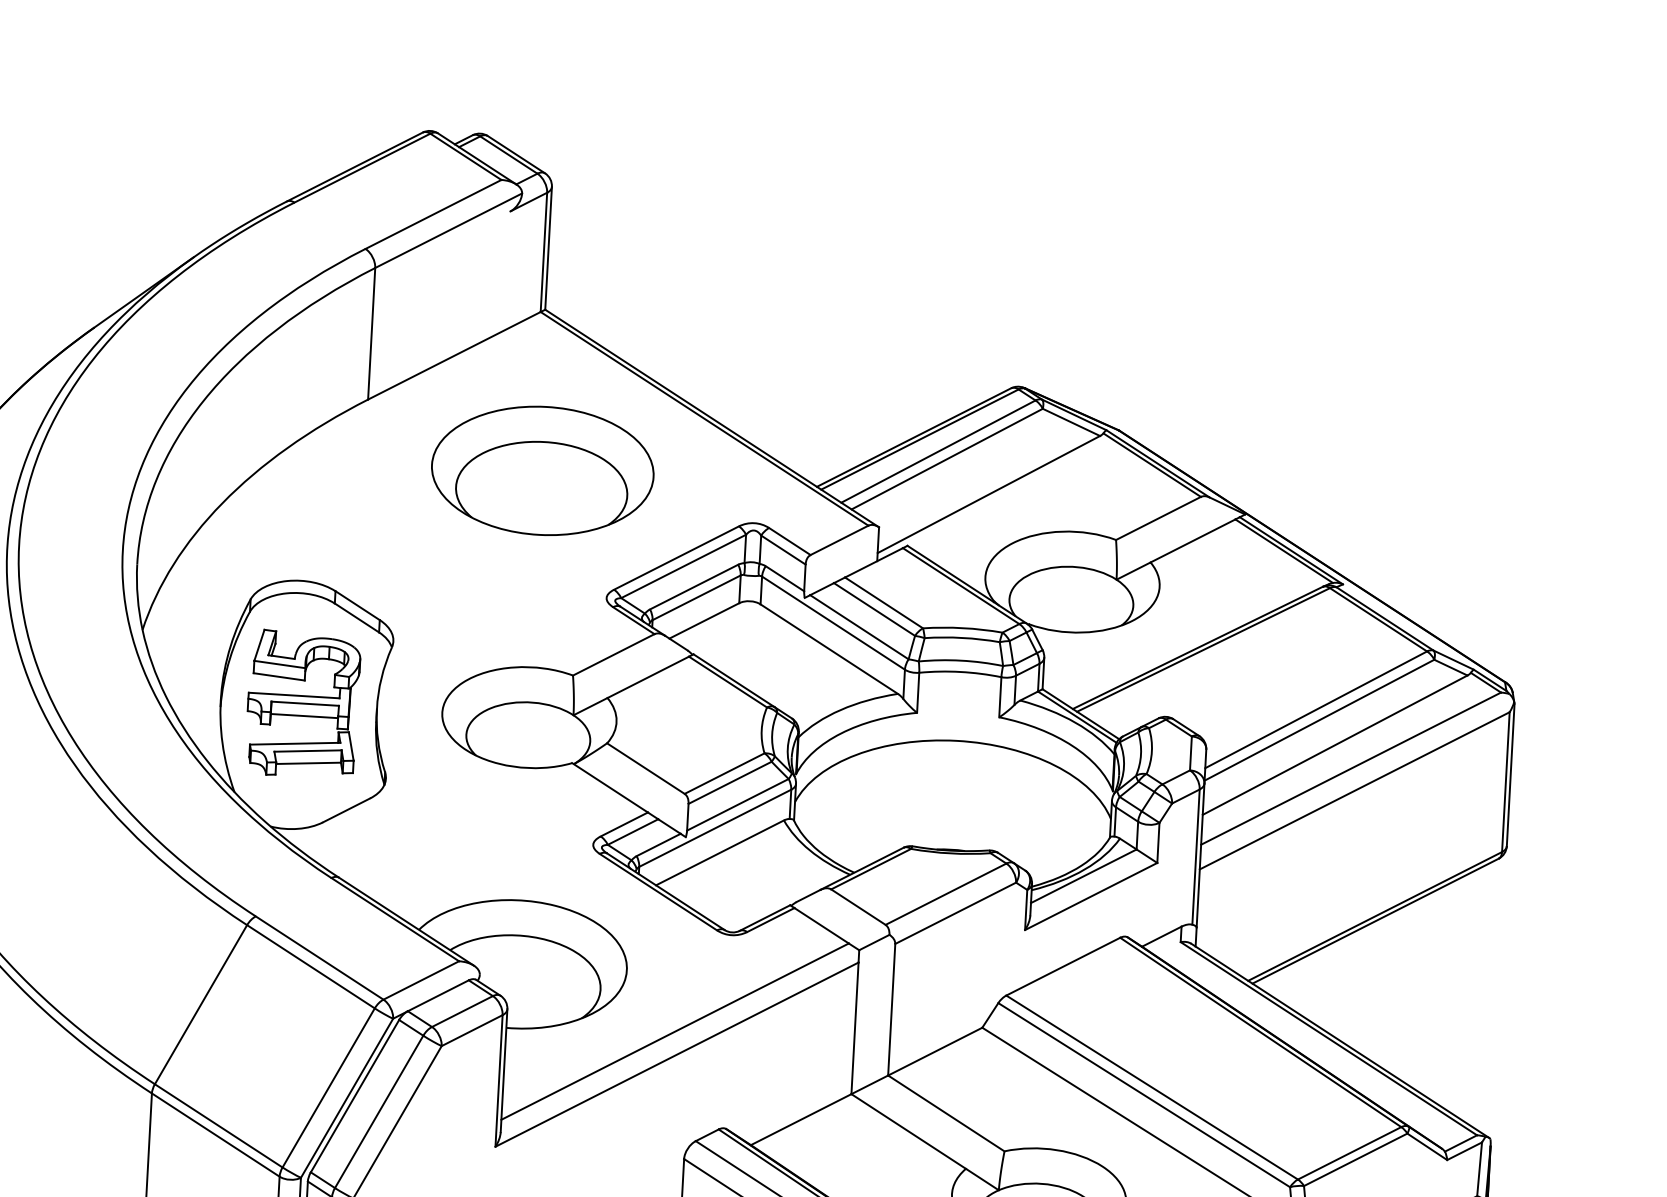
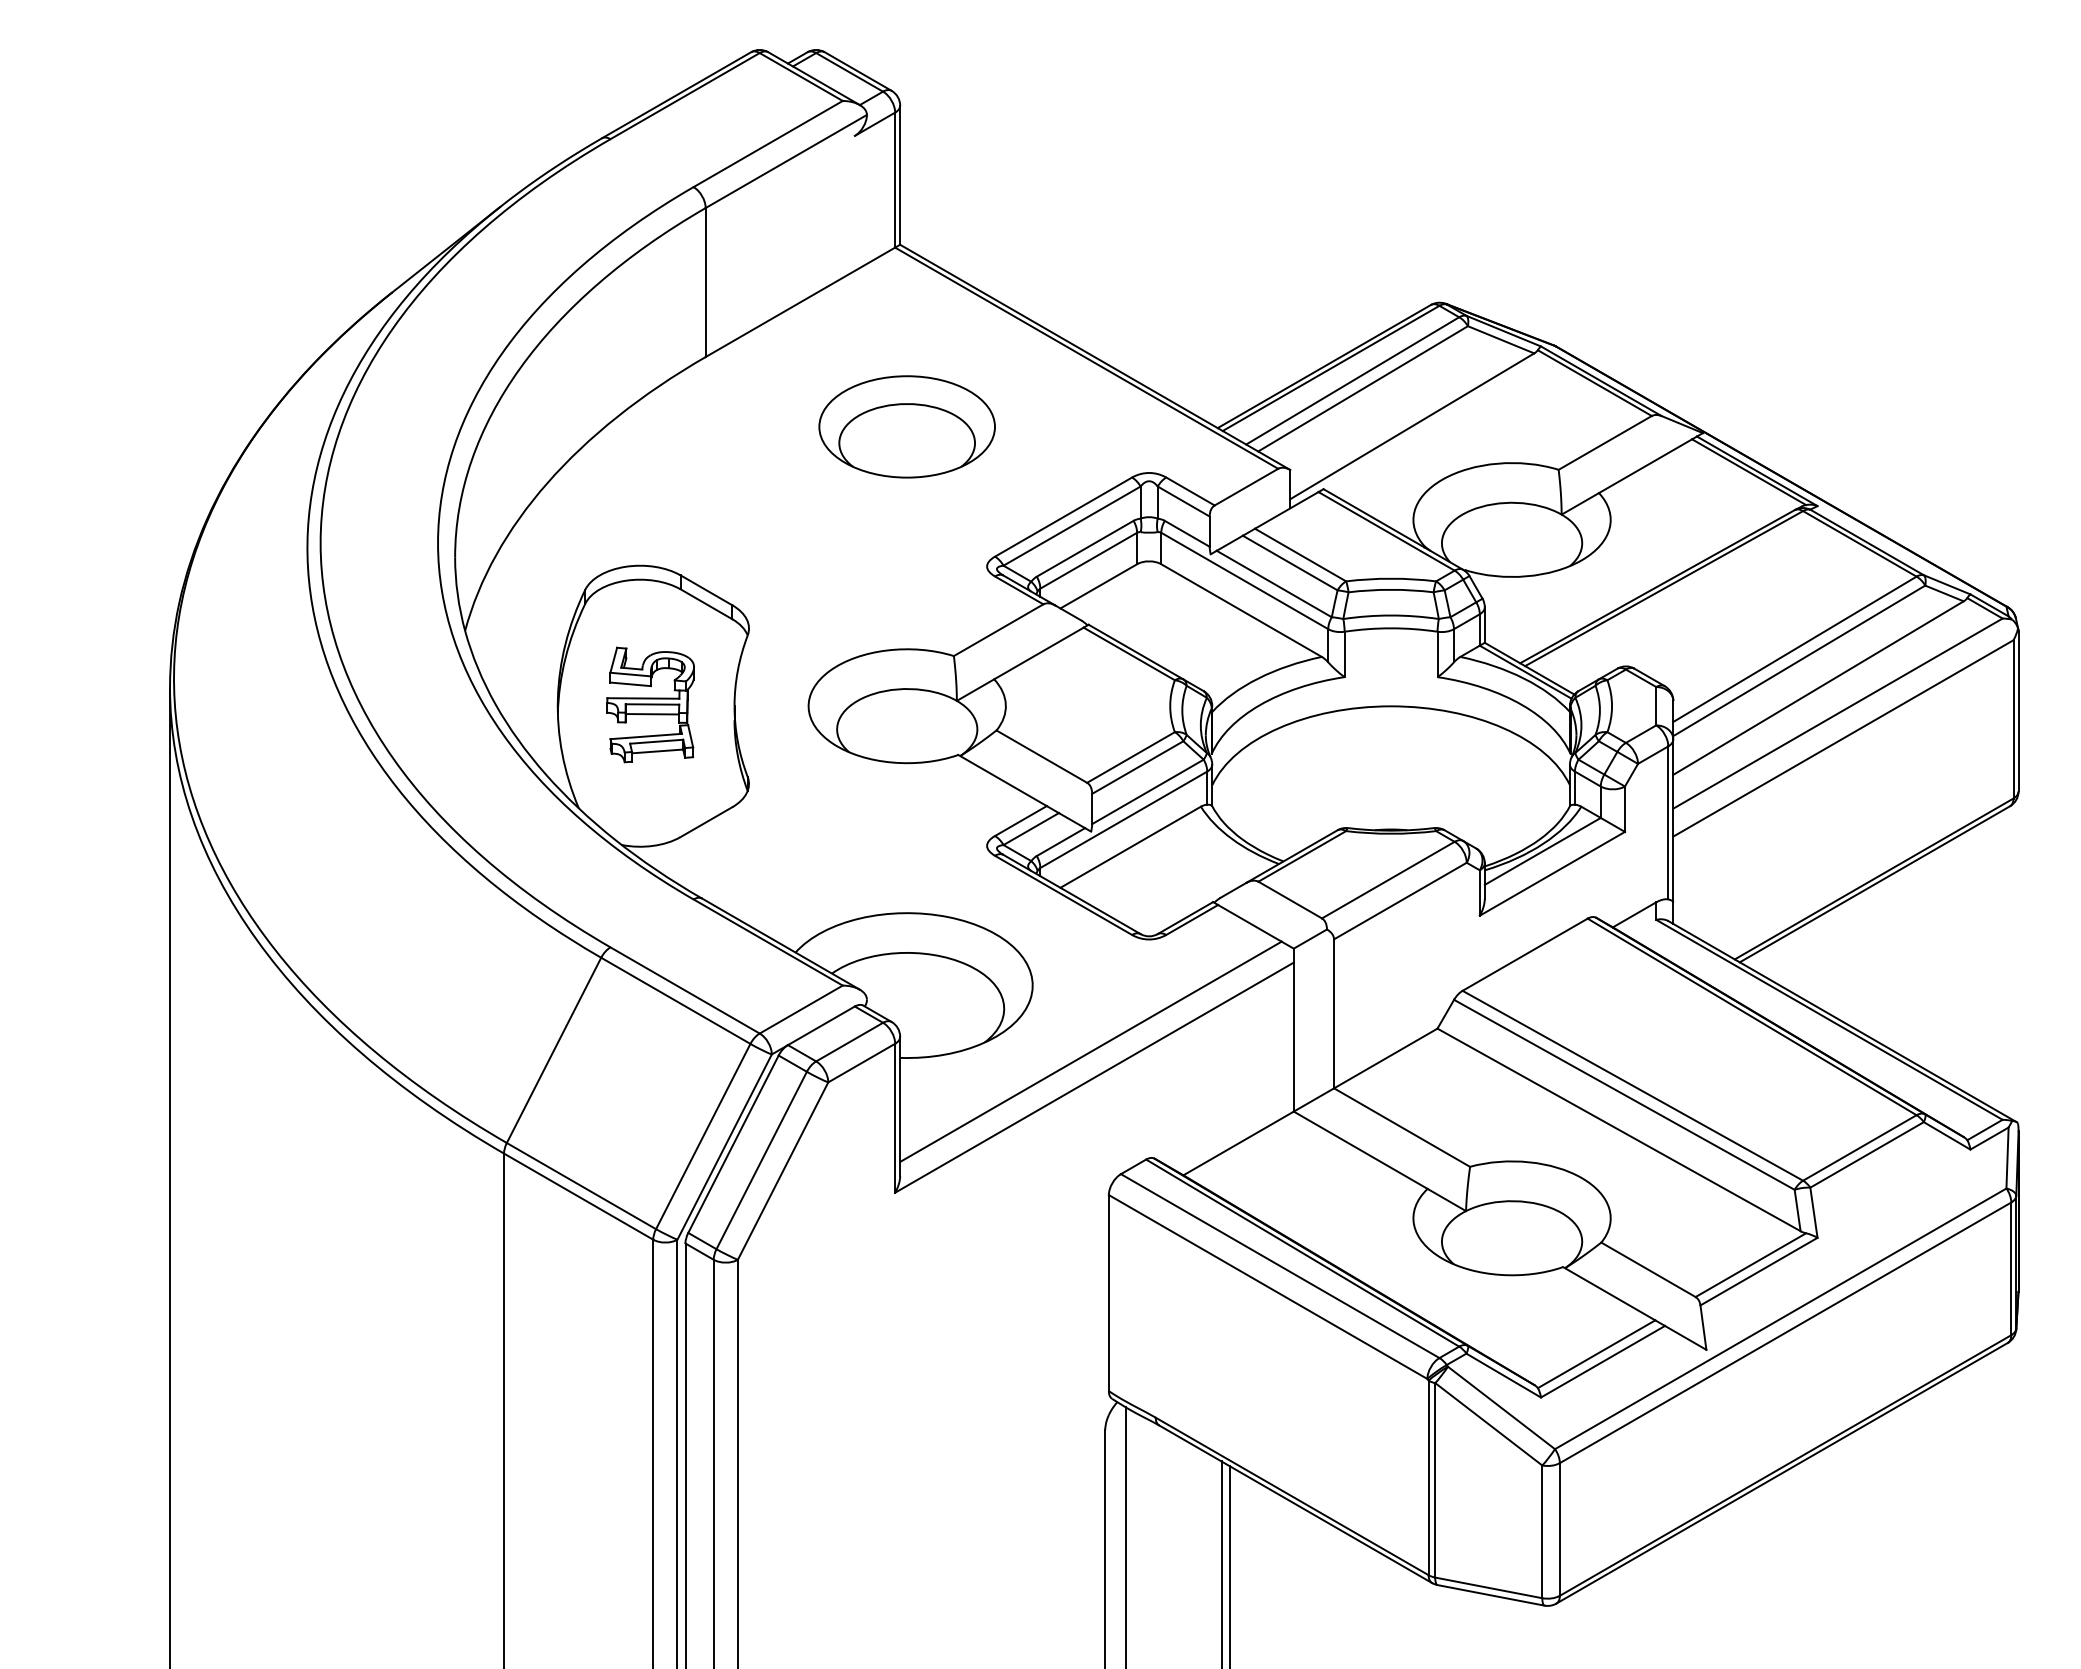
part: (542, 470) -> (906, 426), size x0.7
part: (302, 703) -> (650, 704), size x0.7

